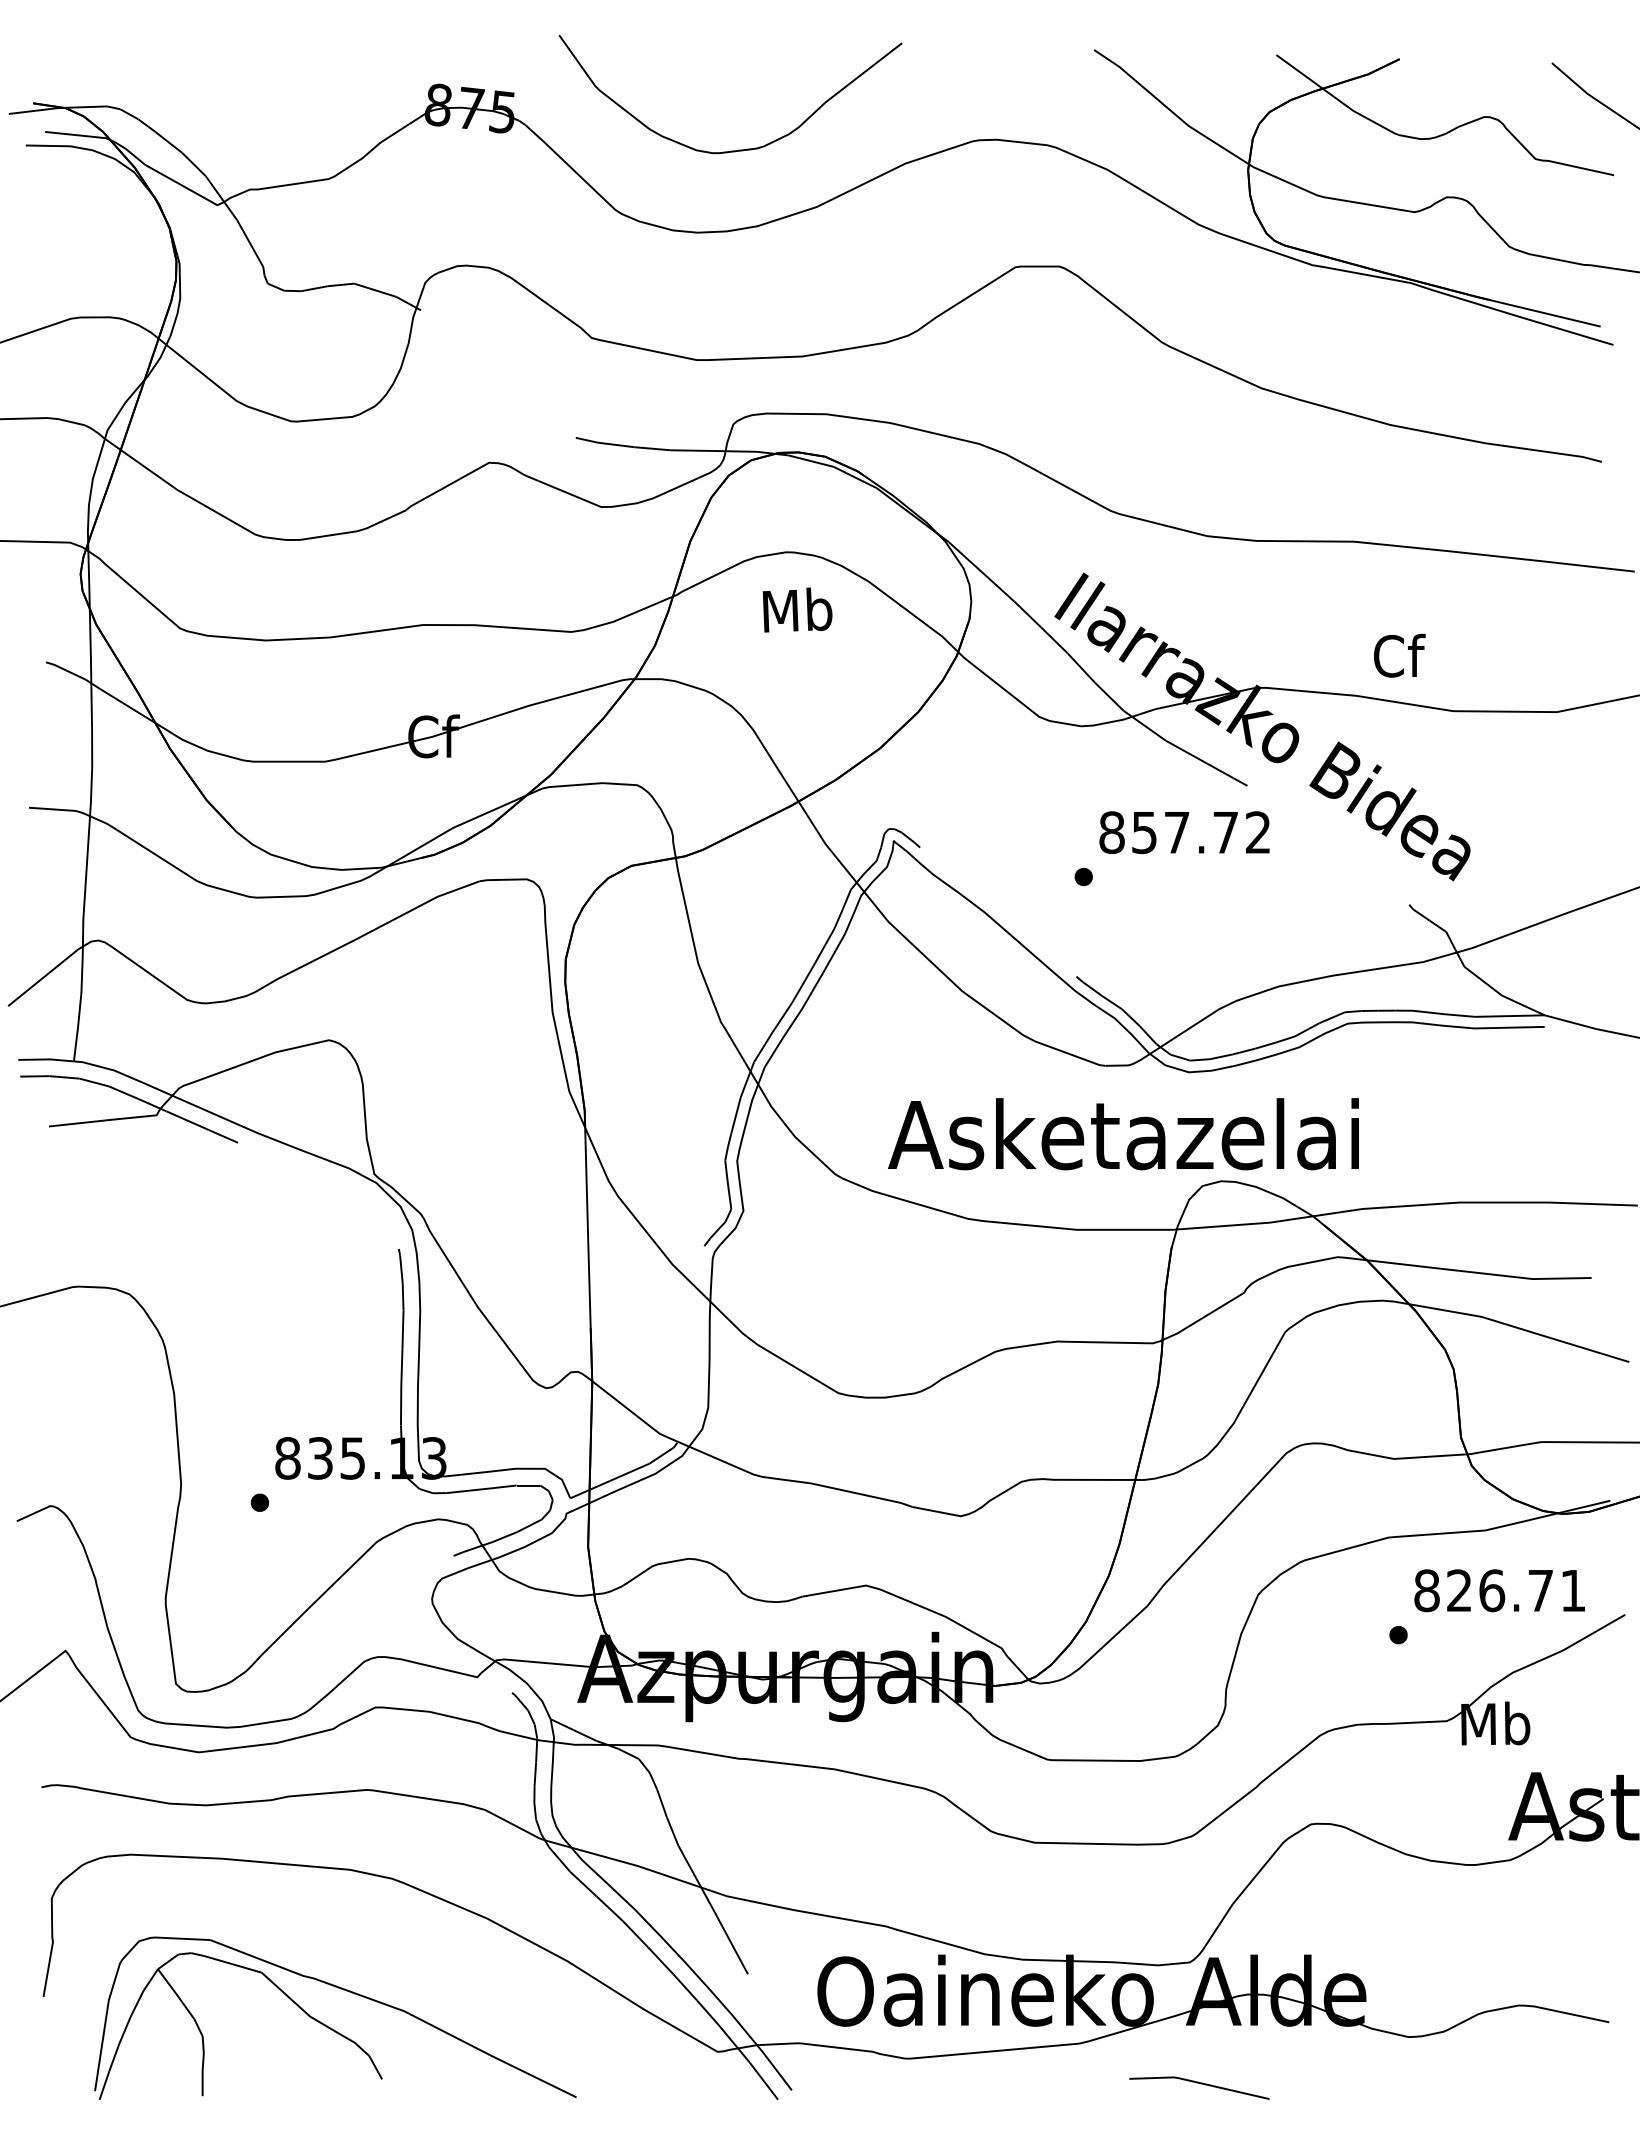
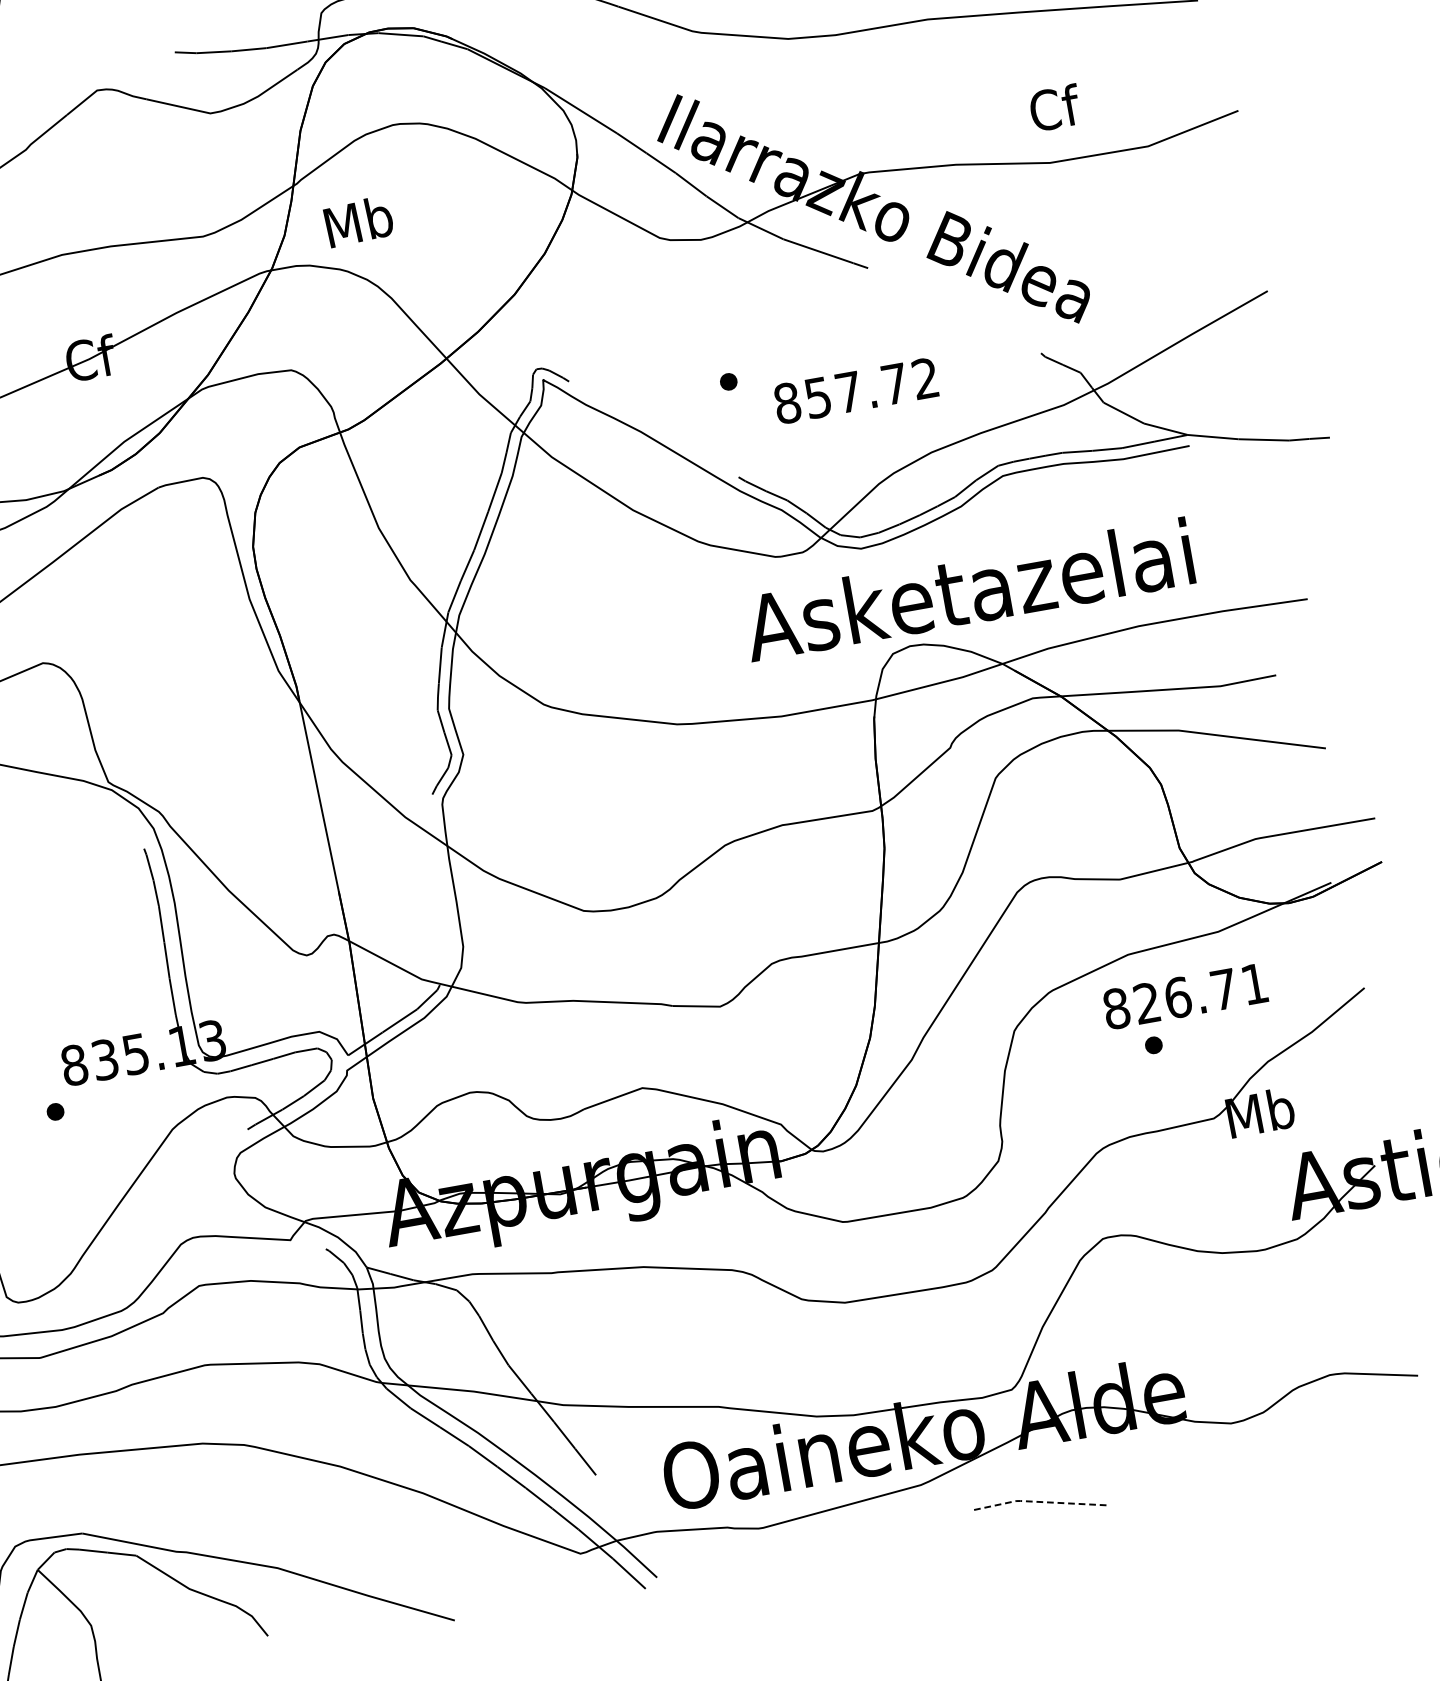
text: (797, 609) -> (358, 221), moved
text: (1399, 655) -> (1055, 107), moved
text: (1184, 832) -> (855, 390), moved
text: (1123, 1134) -> (968, 590), moved
text: (1499, 1590) -> (1185, 996), moved
line: (1199, 2082) -> (1041, 1501), solid -> dashed

